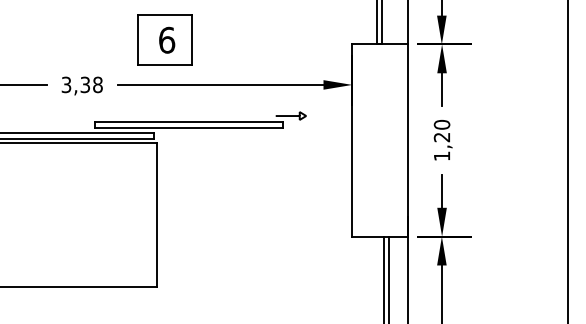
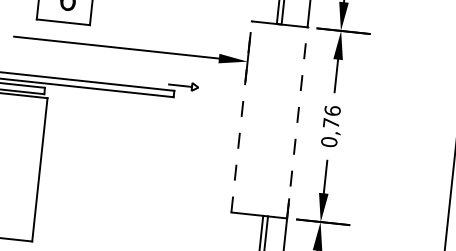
line: (352, 140) -> (241, 116), solid -> dashed
line: (408, 140) -> (297, 122), solid -> dashed
text: (441, 140) -> (330, 126), 1,20 -> 0,76

